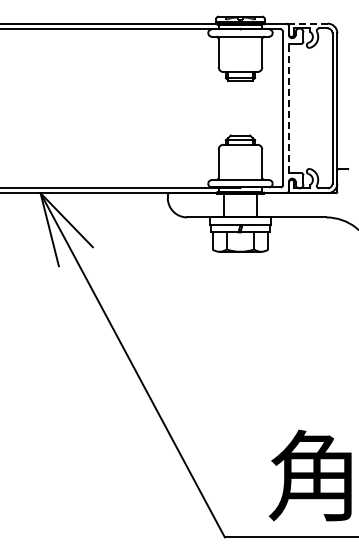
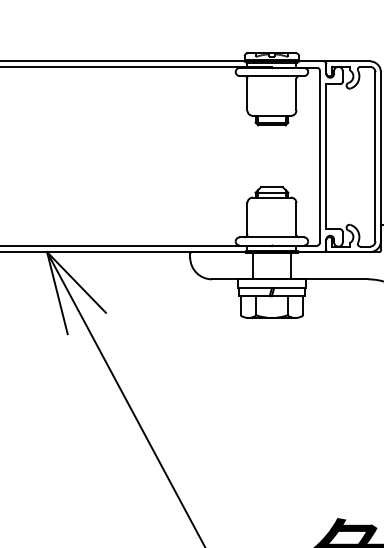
line: (307, 23) -> (347, 61), dashed -> solid
line: (288, 107) -> (325, 155), dashed -> solid

